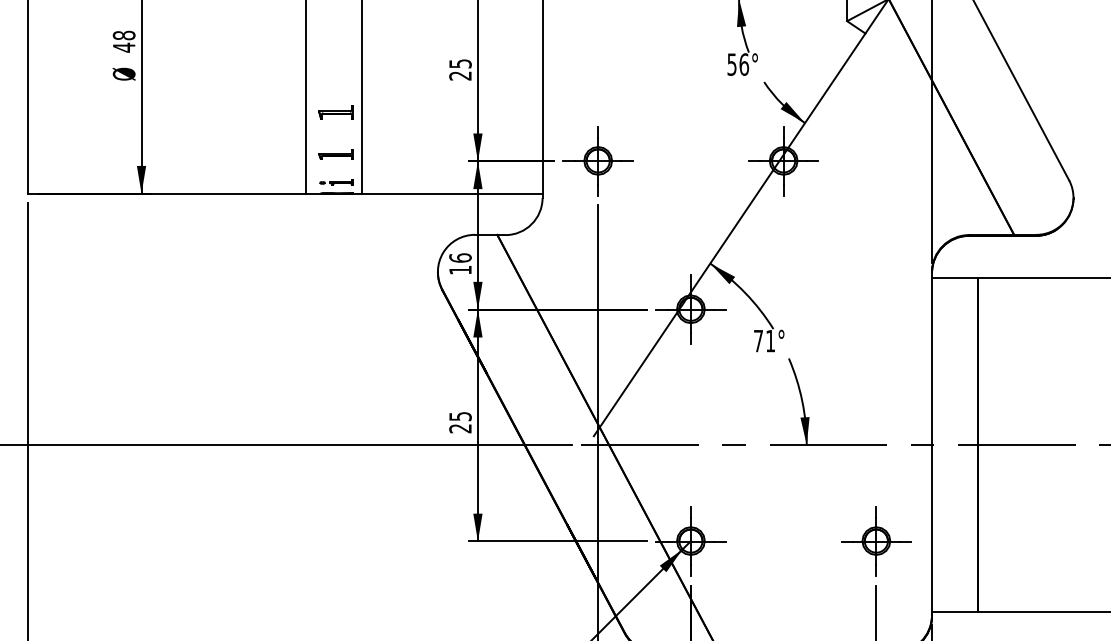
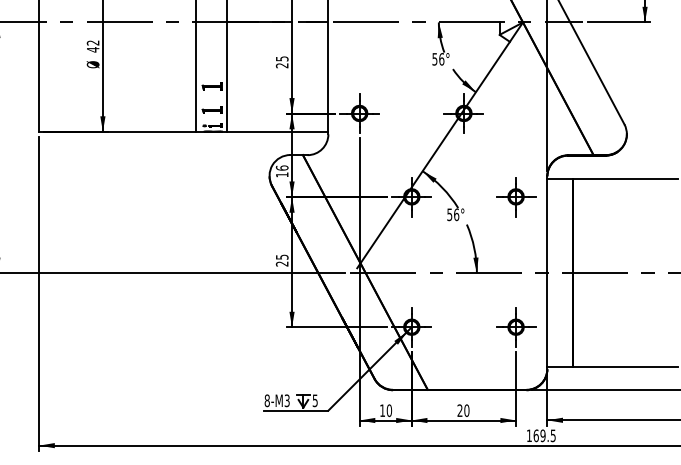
text: (124, 34) -> (93, 42), 48 -> 42
part: (877, 310) -> (516, 197), added
text: (765, 340) -> (453, 214), 71° -> 56°

